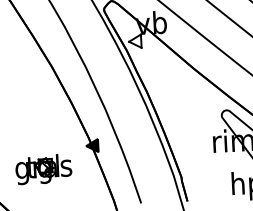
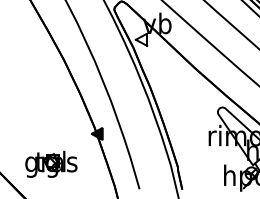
part: (43, 168) -> (51, 163), moved

